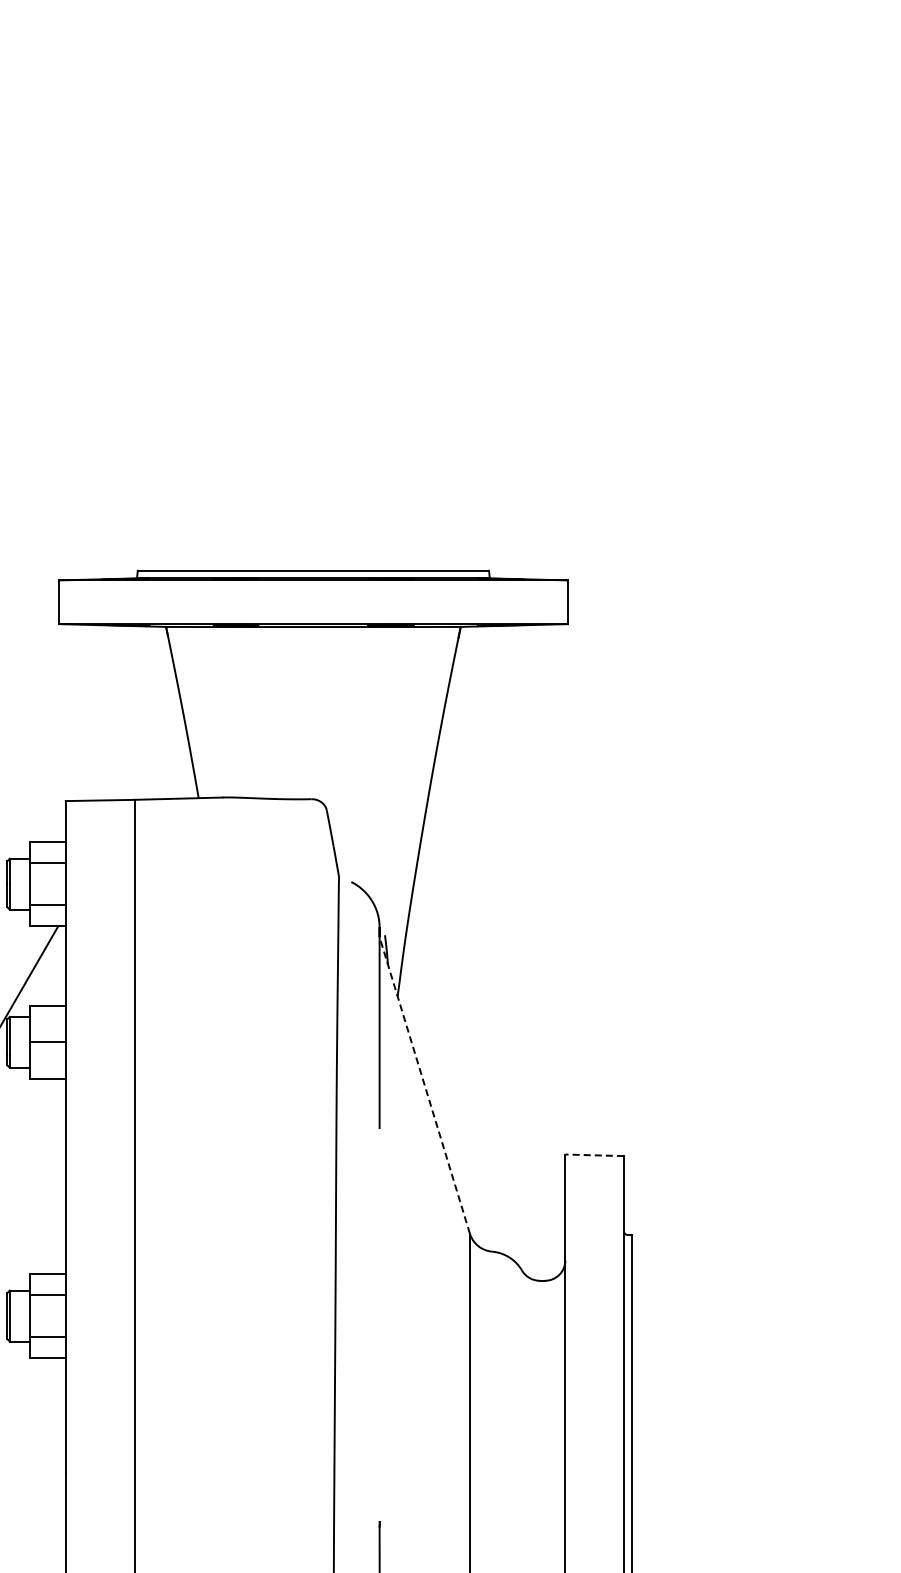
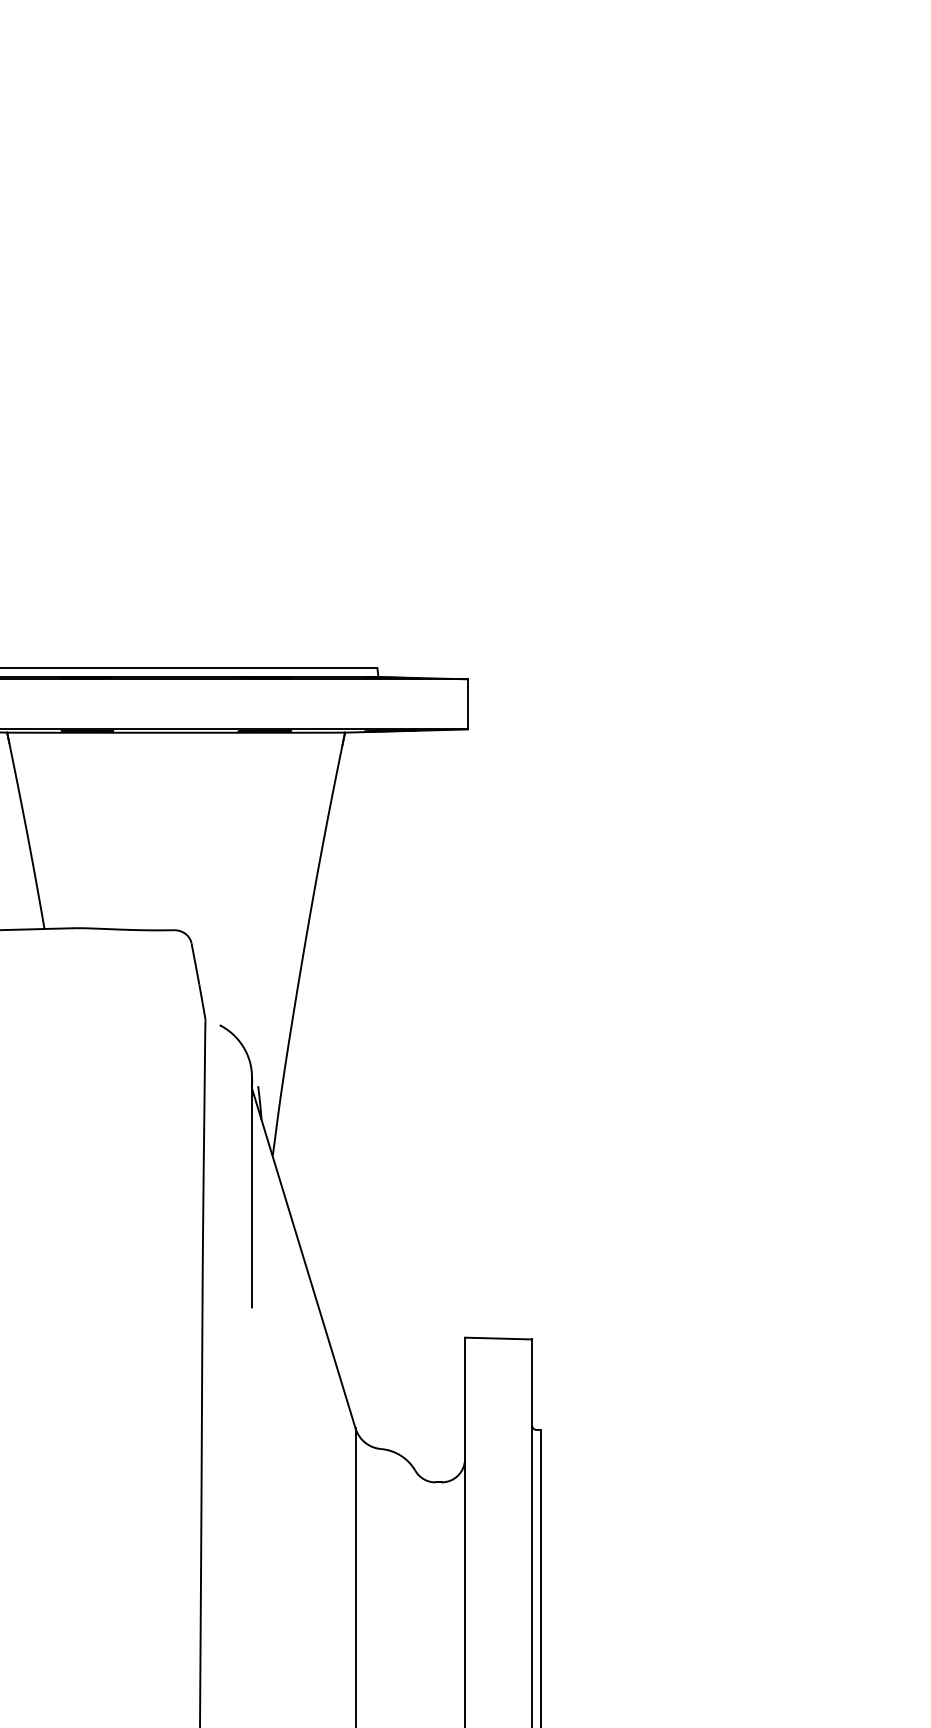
line: (424, 1085) -> (303, 1258), dashed -> solid
line: (594, 1155) -> (498, 1338), dashed -> solid

